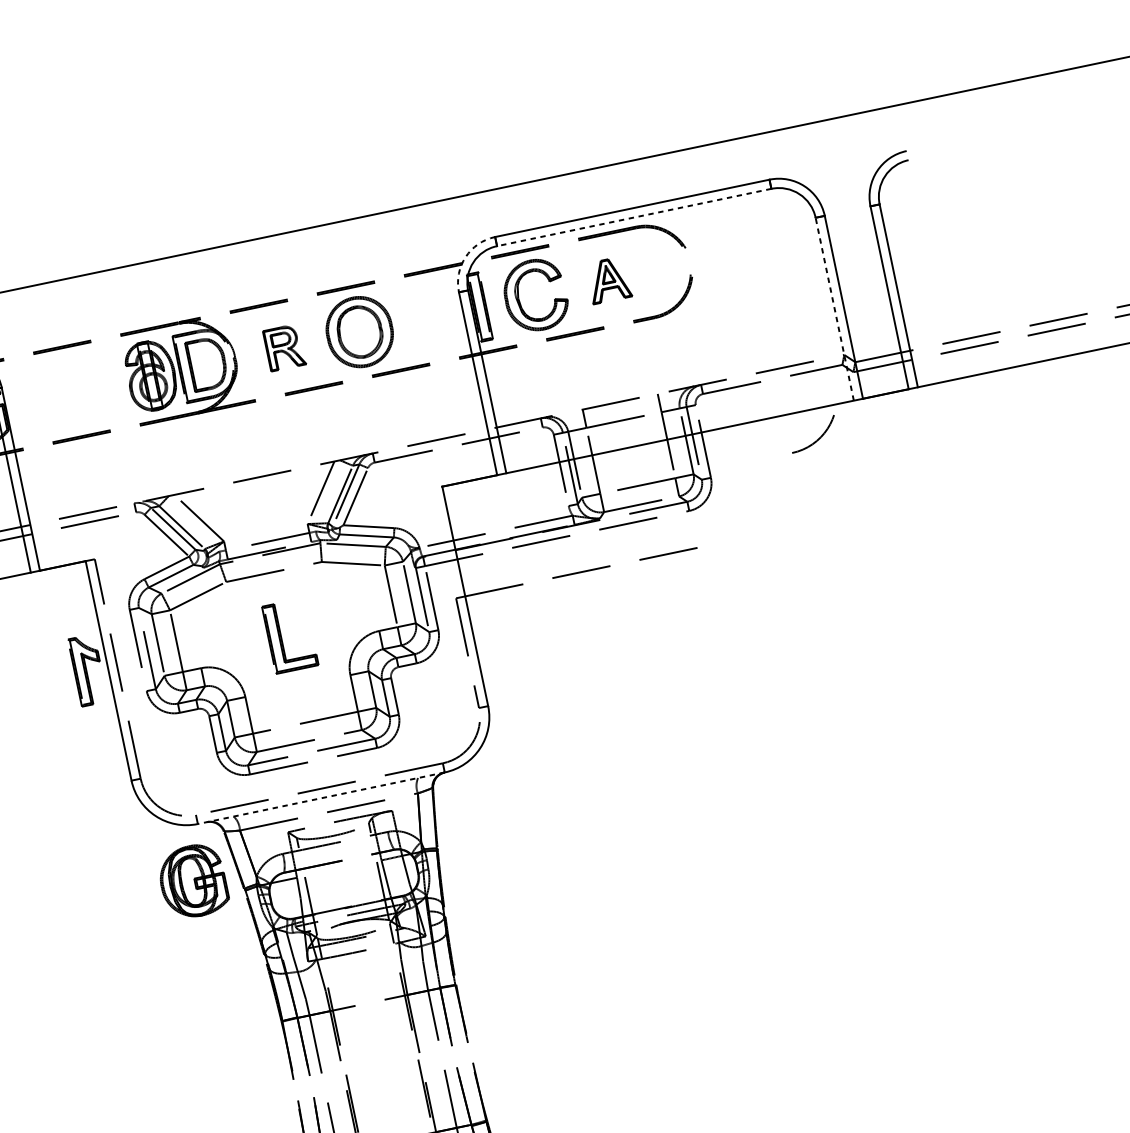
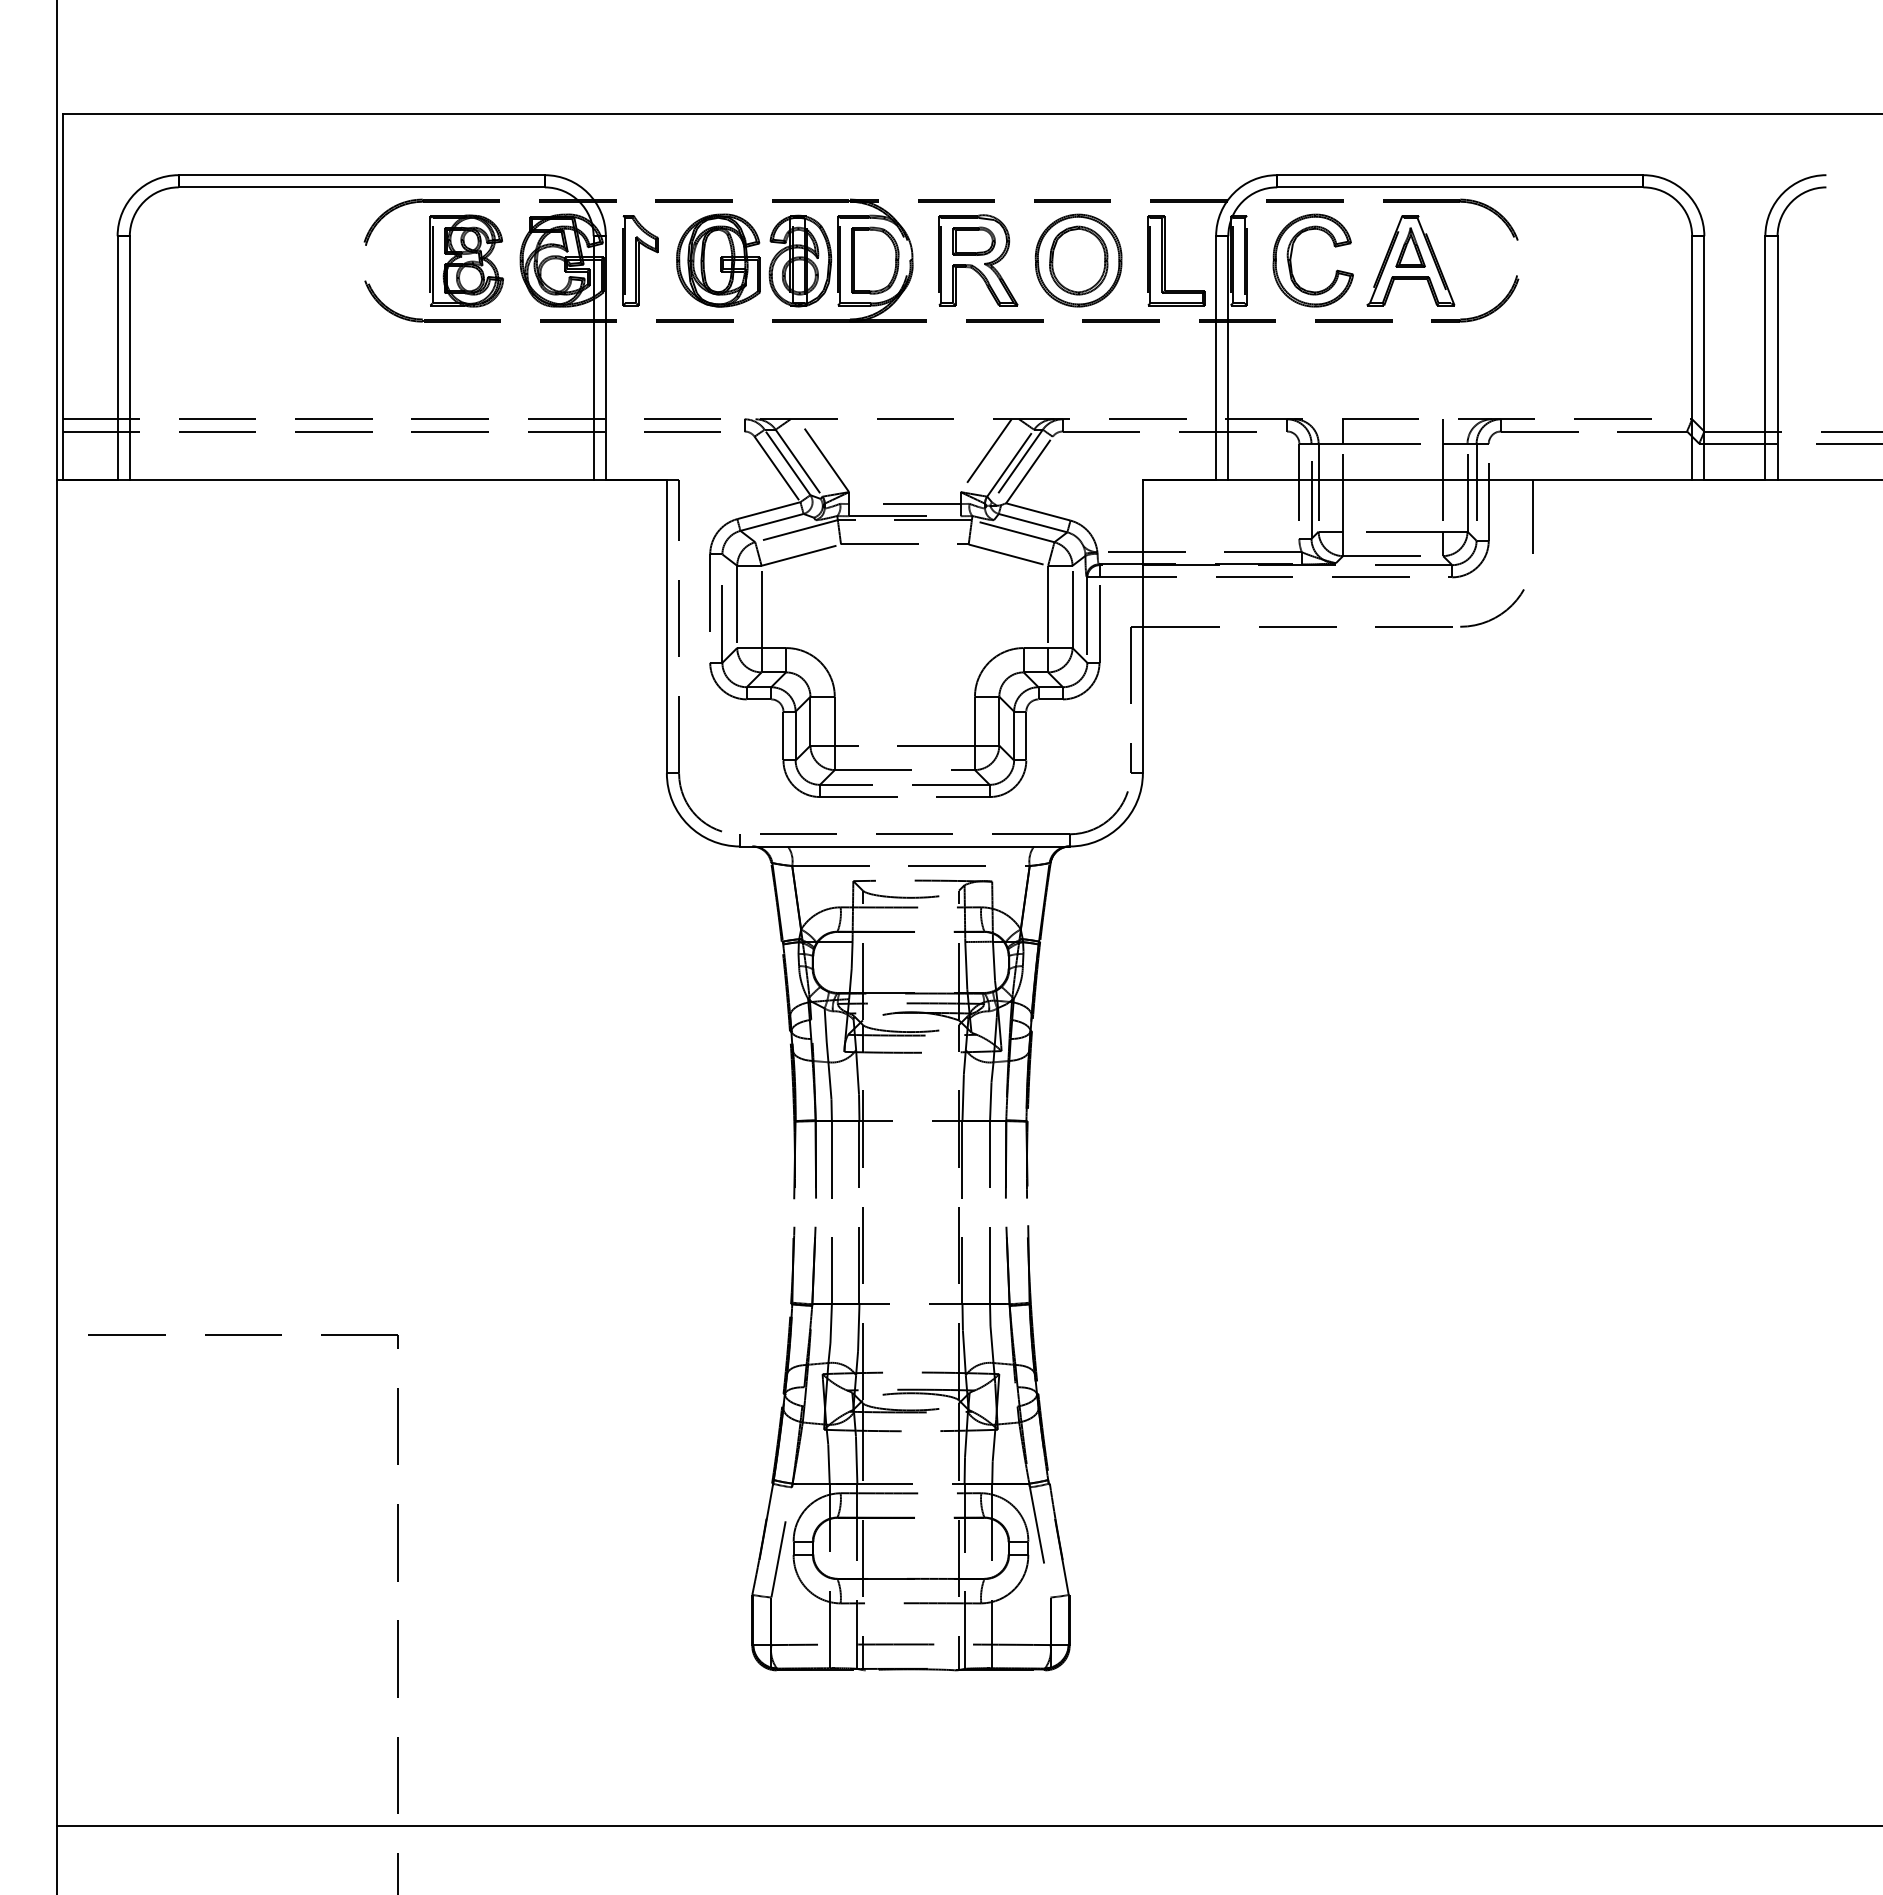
line: (633, 217) -> (1459, 187), dashed -> solid
arc: (466, 257) -> (1234, 193), dashed -> solid
part: (608, 280) -> (1410, 260), size x1.67
line: (834, 308) -> (1692, 357), dashed -> solid
part: (284, 347) -> (978, 260), size x1.67
arc: (818, 437) -> (1498, 614), moved
line: (740, 452) -> (1533, 516), added
part: (281, 637) -> (1165, 260), moved
part: (87, 670) -> (640, 260), moved
line: (321, 798) -> (904, 846), dashed -> solid
part: (192, 881) -> (718, 260), moved

